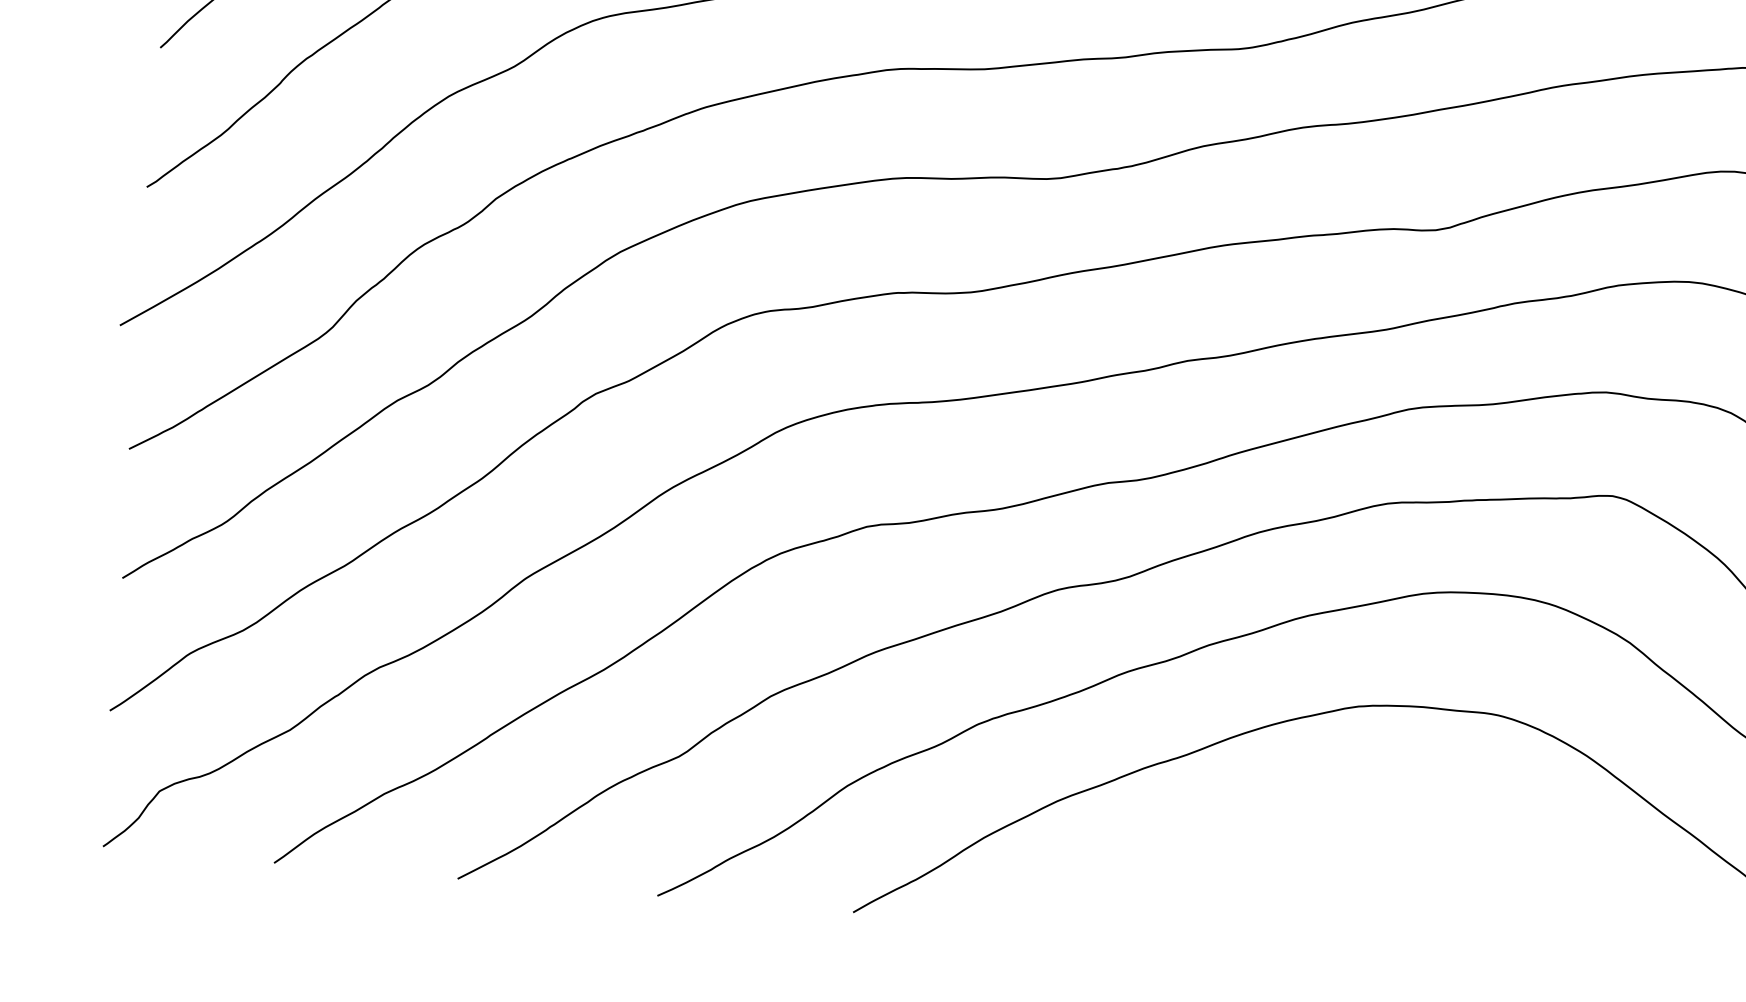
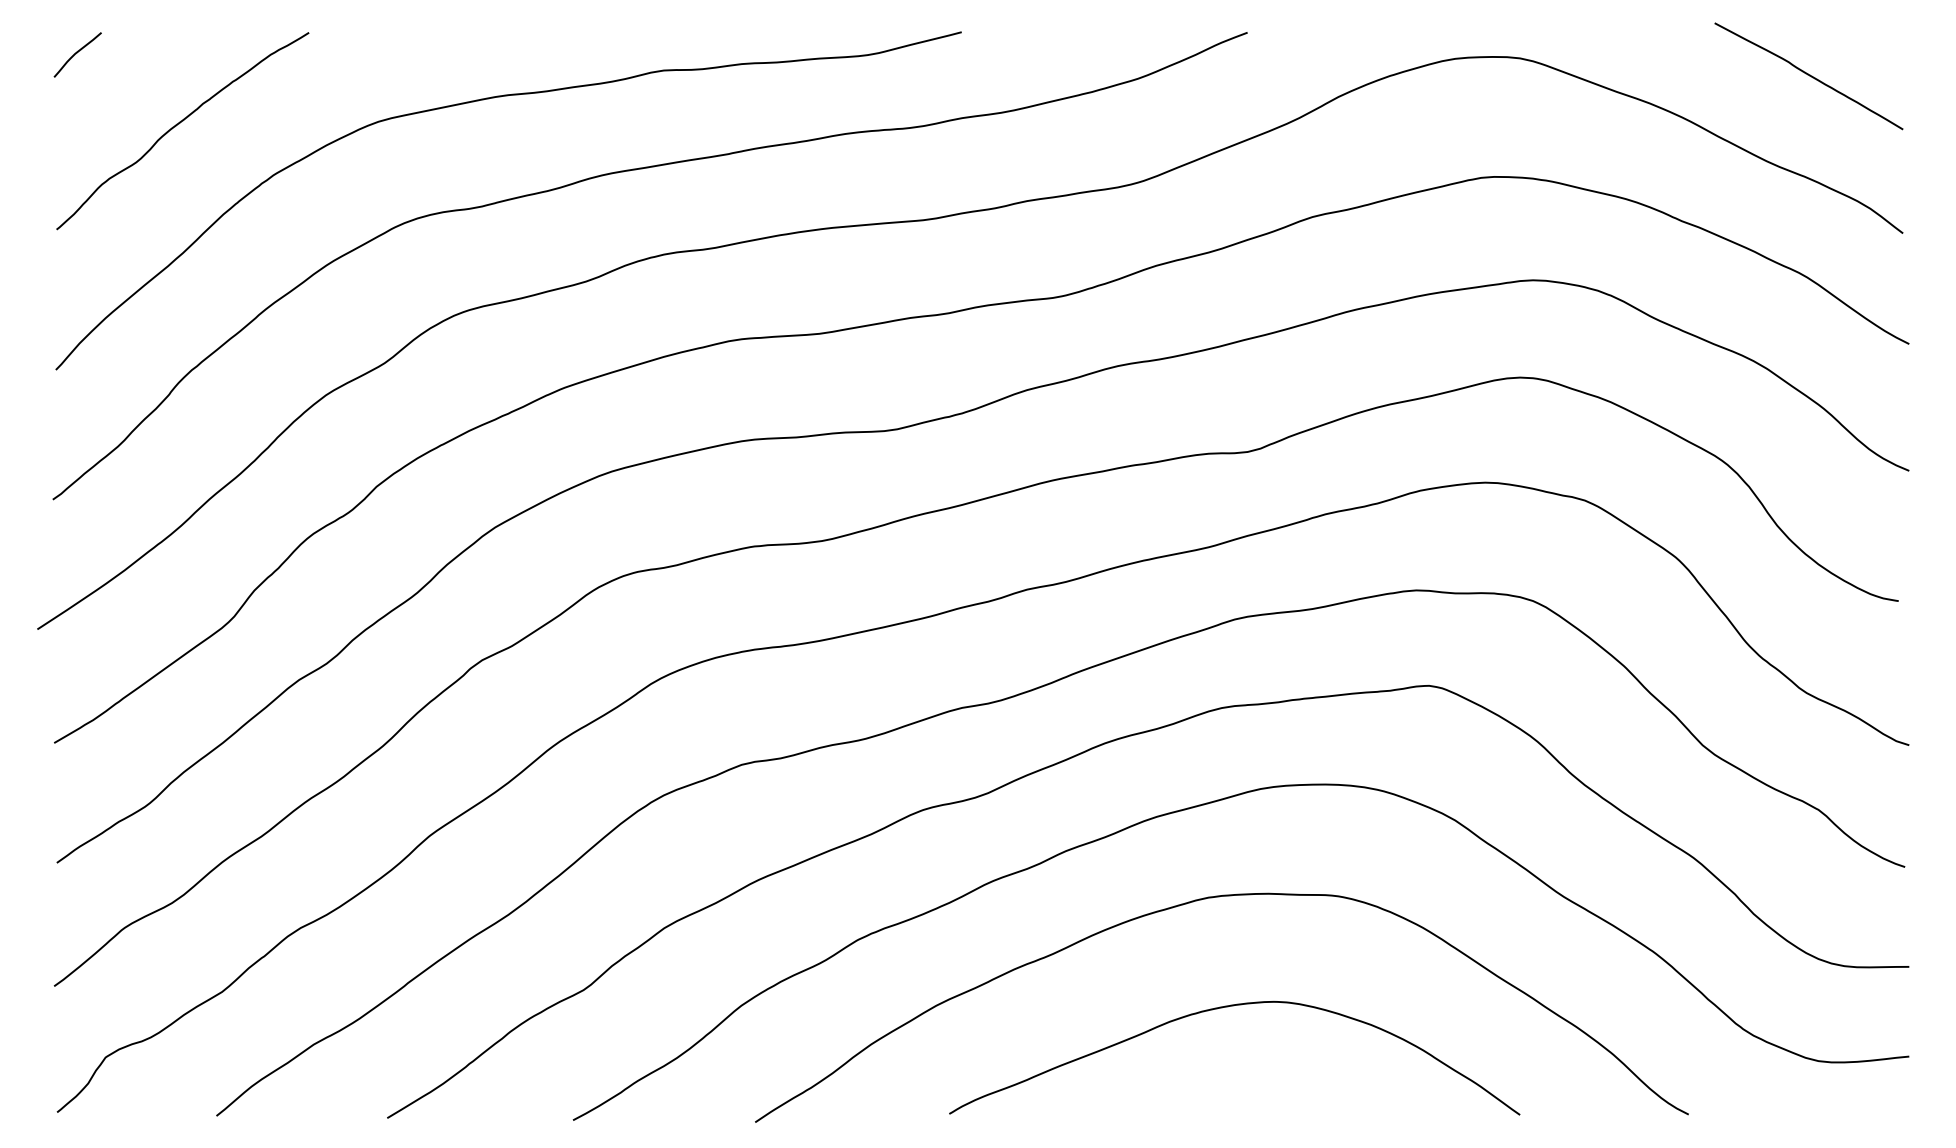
curve: (1371, 826) -> (1228, 1007), added

